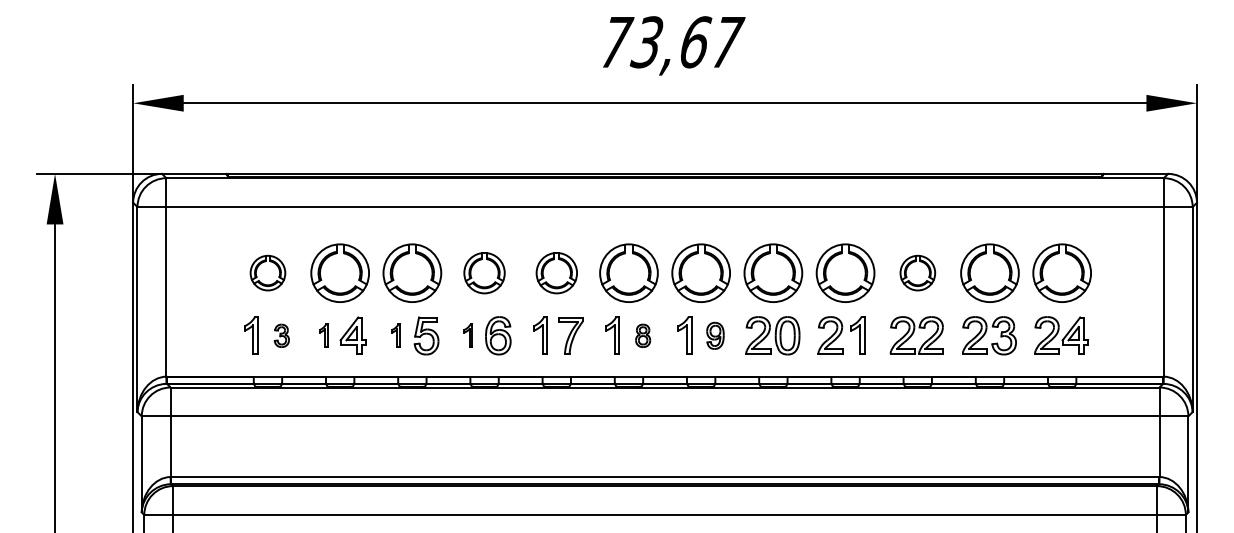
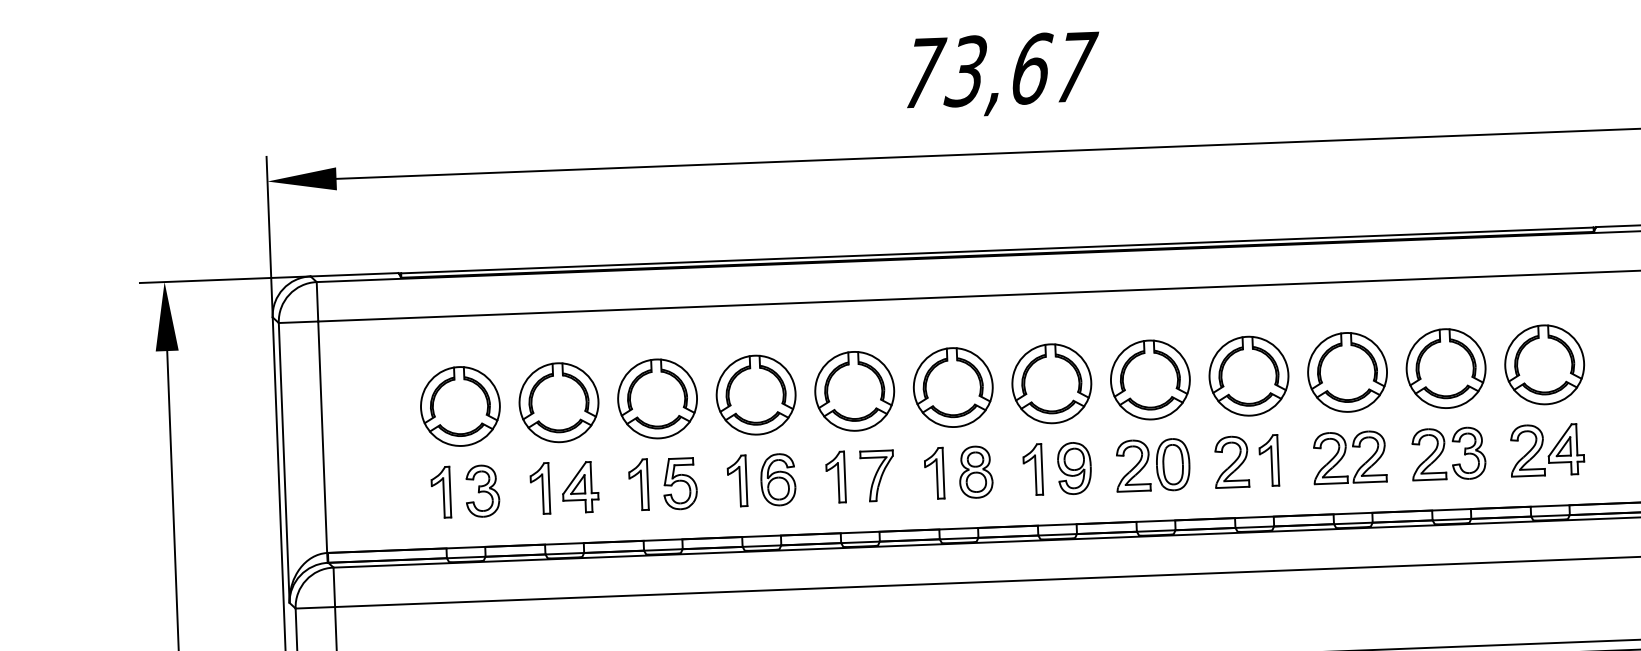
part: (267, 272) -> (459, 405), size x1.67
part: (484, 272) -> (756, 394), size x1.43
part: (556, 272) -> (854, 390), size x1.43
part: (917, 272) -> (1347, 371), size x1.67
part: (281, 335) -> (482, 490), size x1.67
part: (323, 335) -> (539, 488), size x1.67
part: (396, 335) -> (639, 484), size x1.67
part: (468, 335) -> (737, 480), size x1.67
part: (642, 335) -> (975, 471), size x1.67
part: (715, 335) -> (1074, 468), size x1.43

